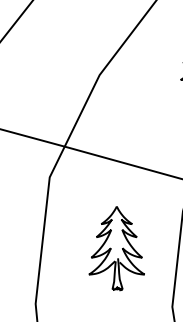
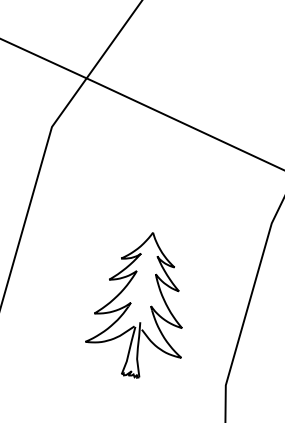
part: (116, 248) -> (140, 304), moved

